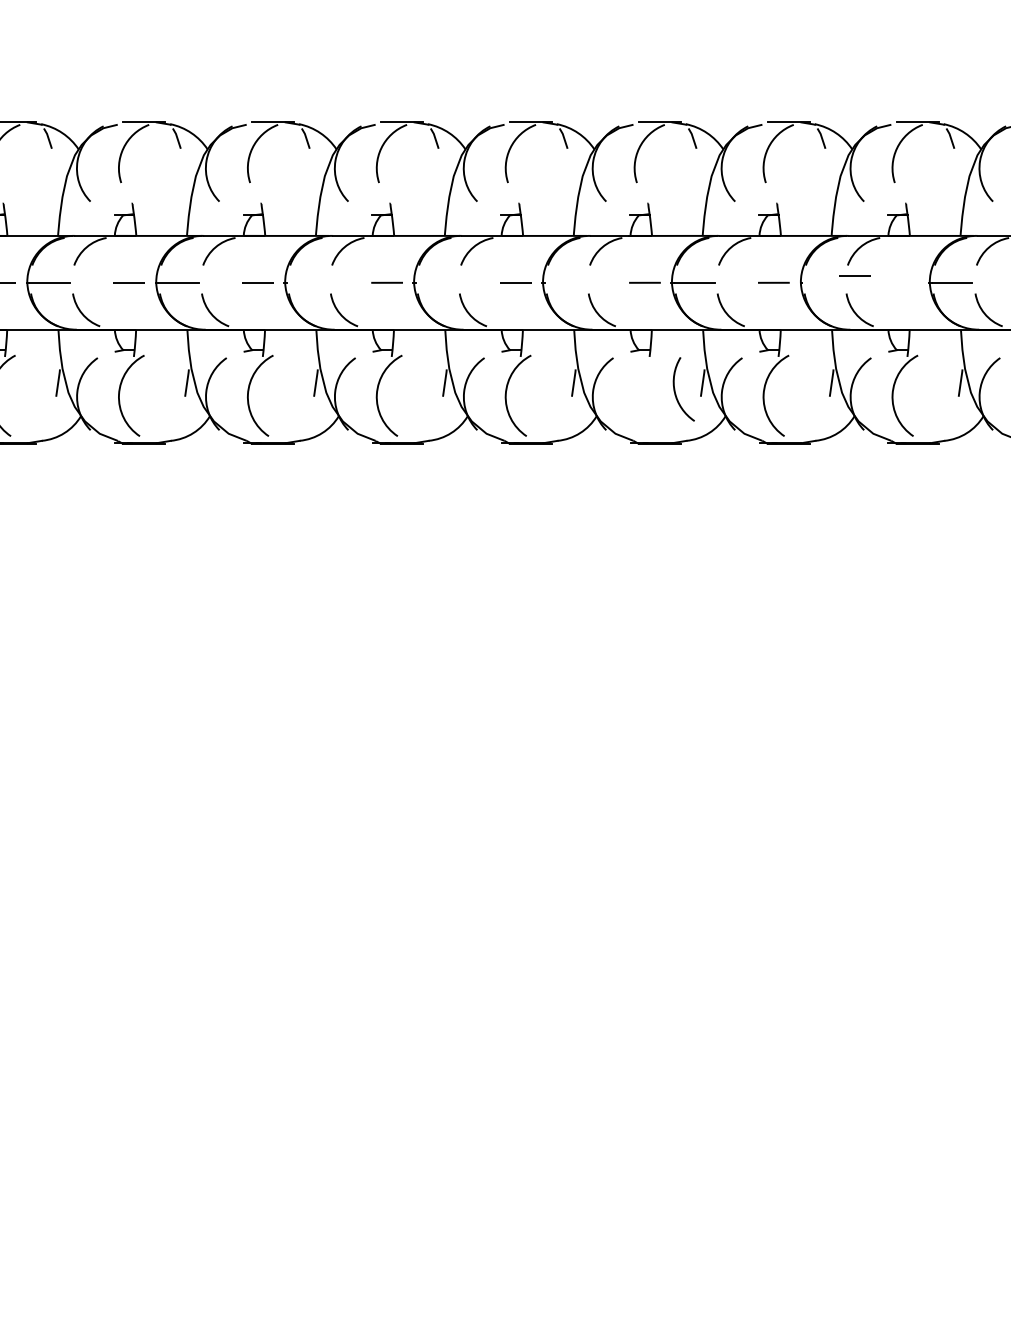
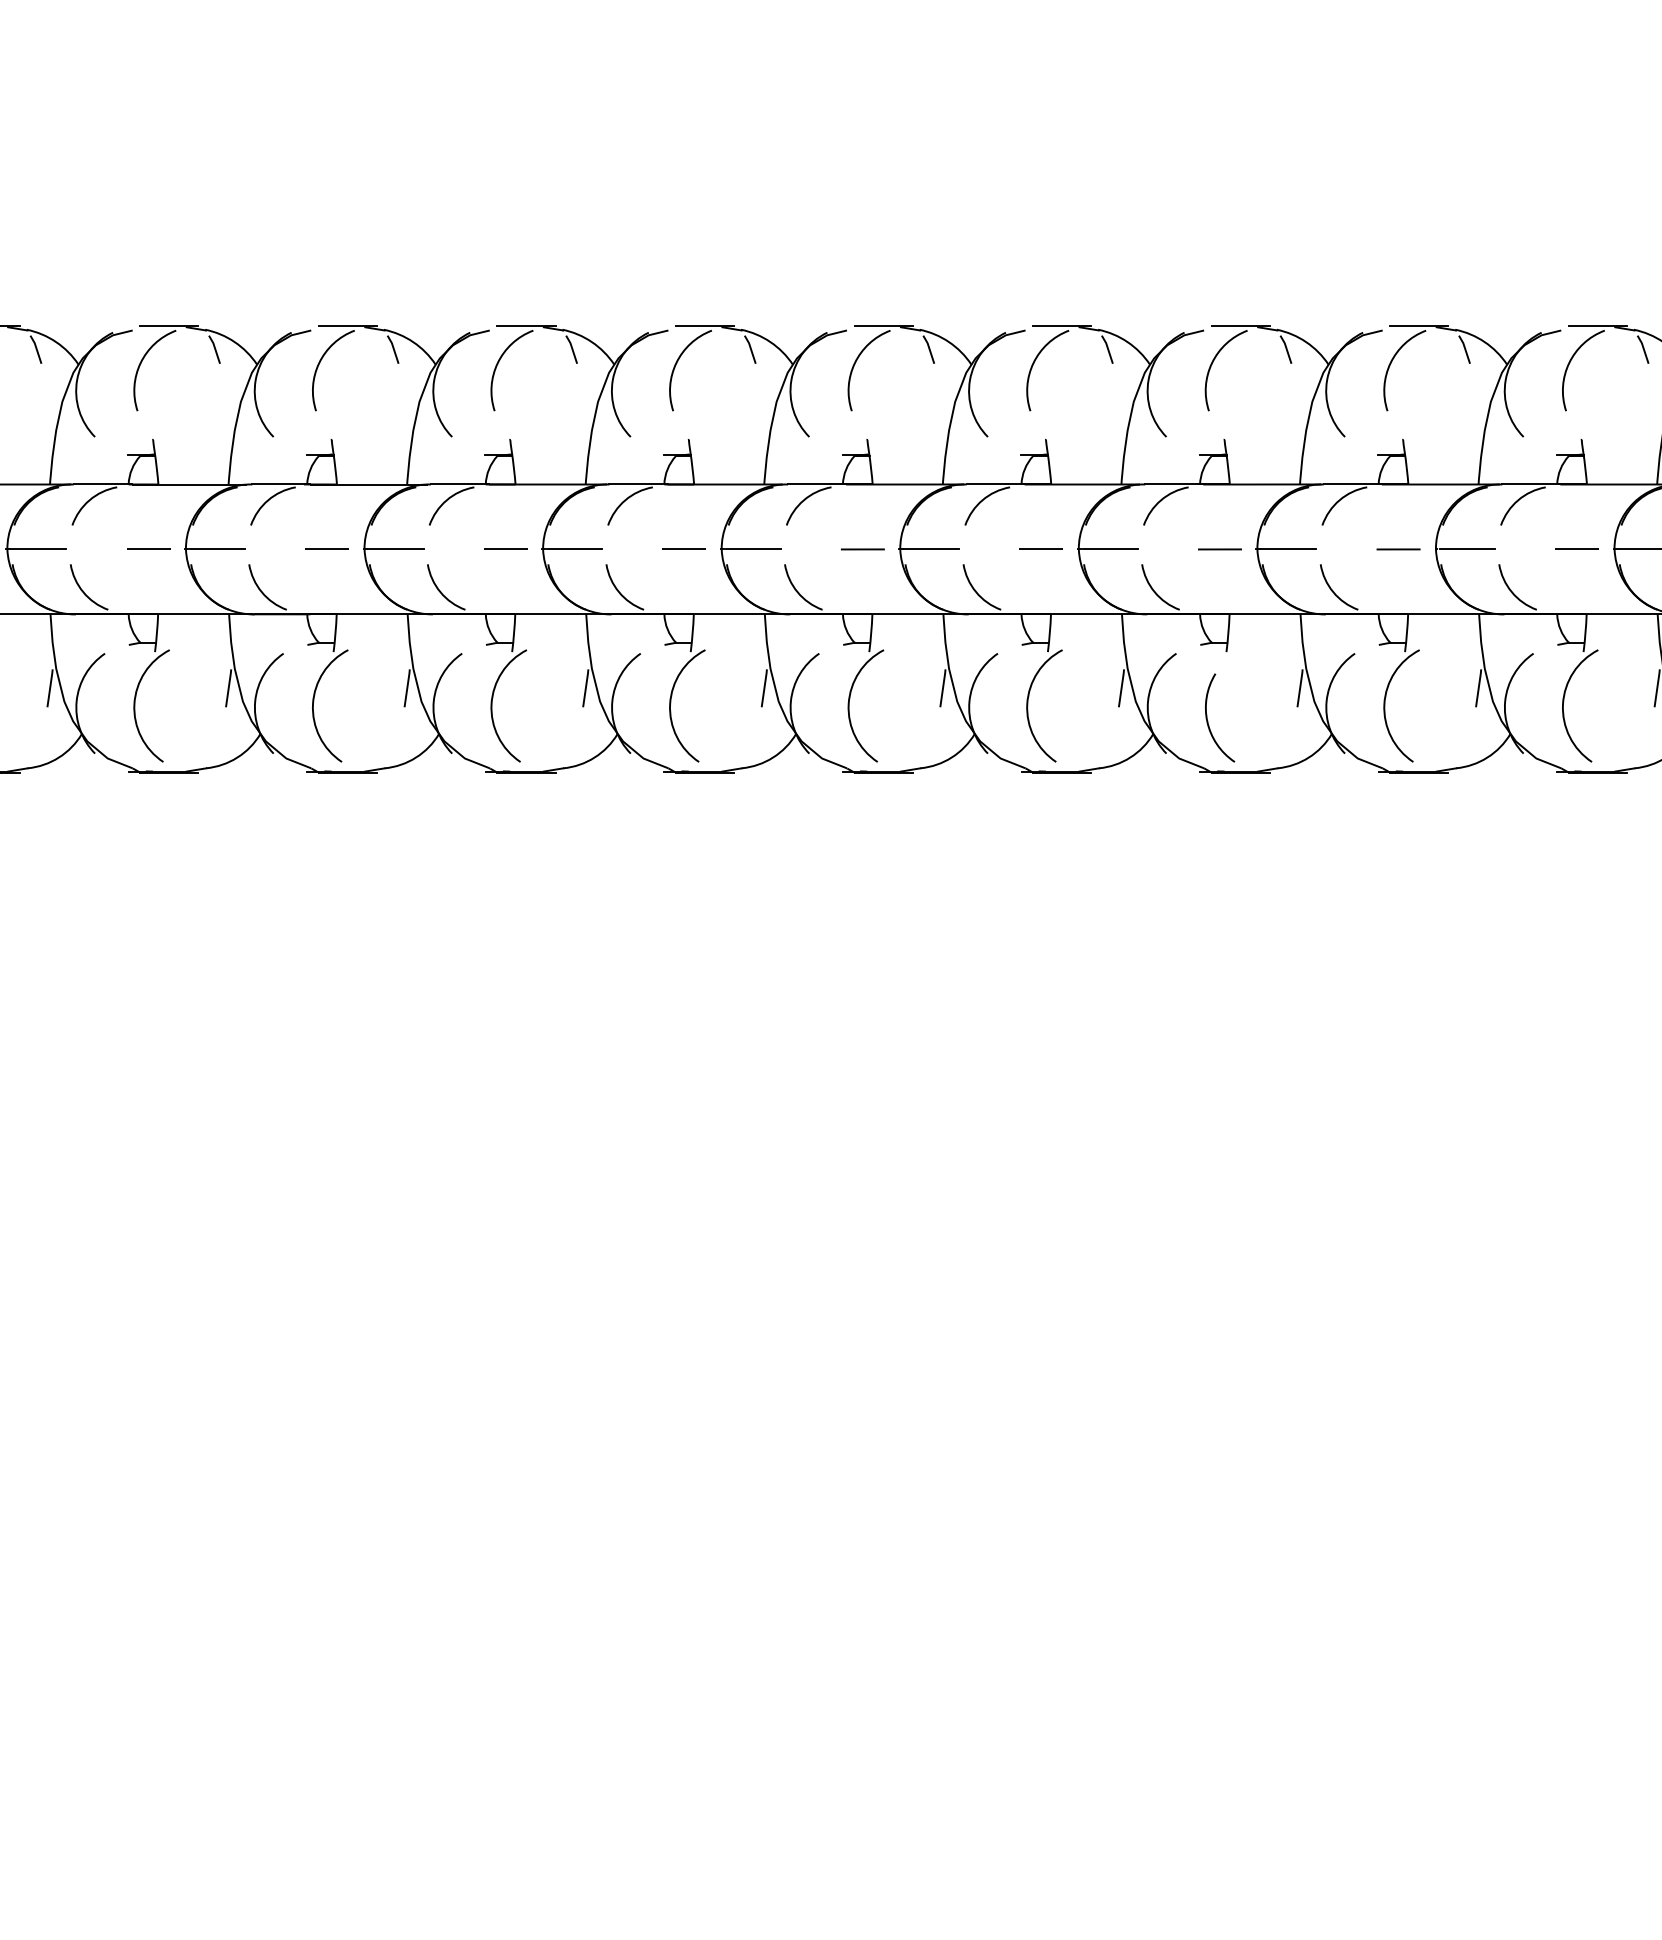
line: (854, 274) -> (1576, 548), moved
line: (307, 282) -> (752, 549), added
line: (436, 282) -> (931, 549), added
line: (565, 282) -> (1109, 549), added
line: (822, 282) -> (1466, 549), added
arc: (675, 391) -> (1208, 721), moved

